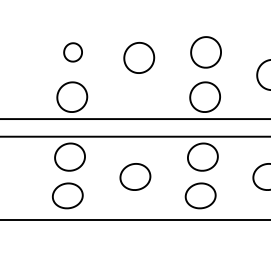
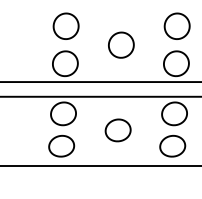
part: (72, 52) -> (65, 26), size x1.67
part: (139, 57) -> (121, 44), moved

